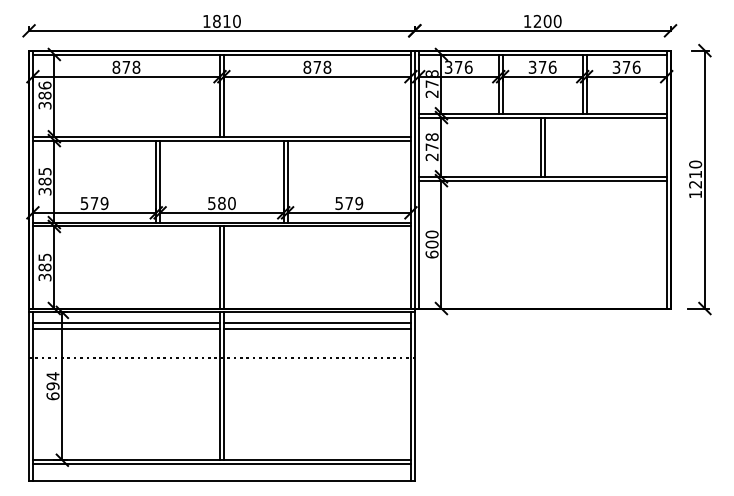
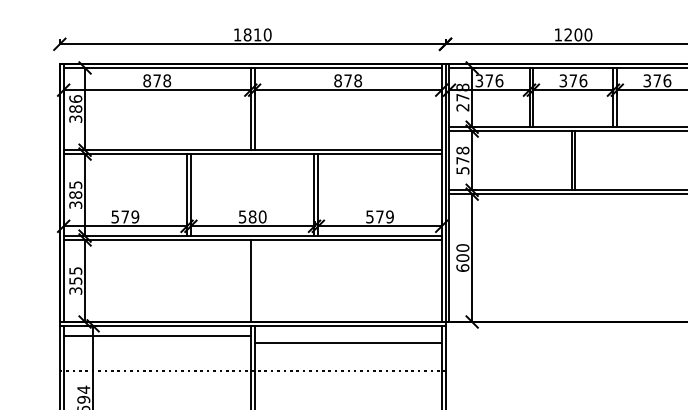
text: (431, 156) -> (462, 169), 278 -> 578
text: (44, 267) -> (75, 280), 385 -> 355
line: (223, 267) -> (254, 280), removed
line: (316, 323) -> (347, 336), removed
line: (126, 329) -> (157, 342), removed

